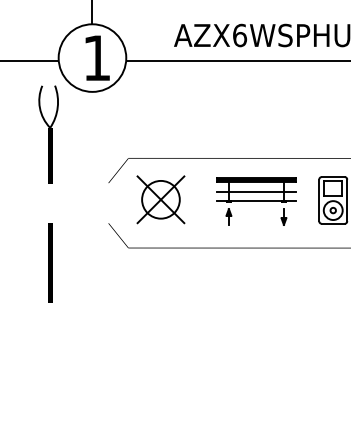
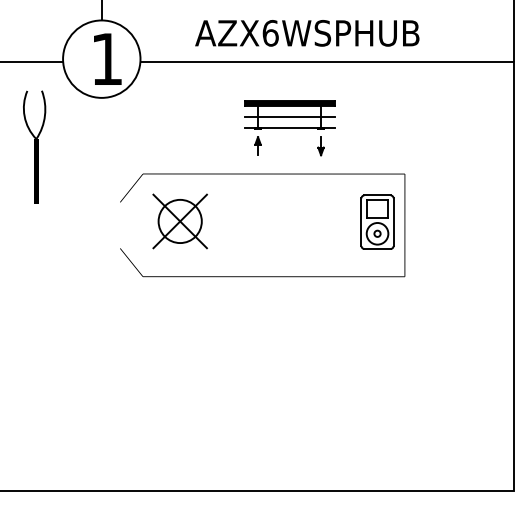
part: (48, 134) -> (34, 146), moved
part: (256, 201) -> (289, 128), moved
line: (50, 262) -> (53, 293), removed

